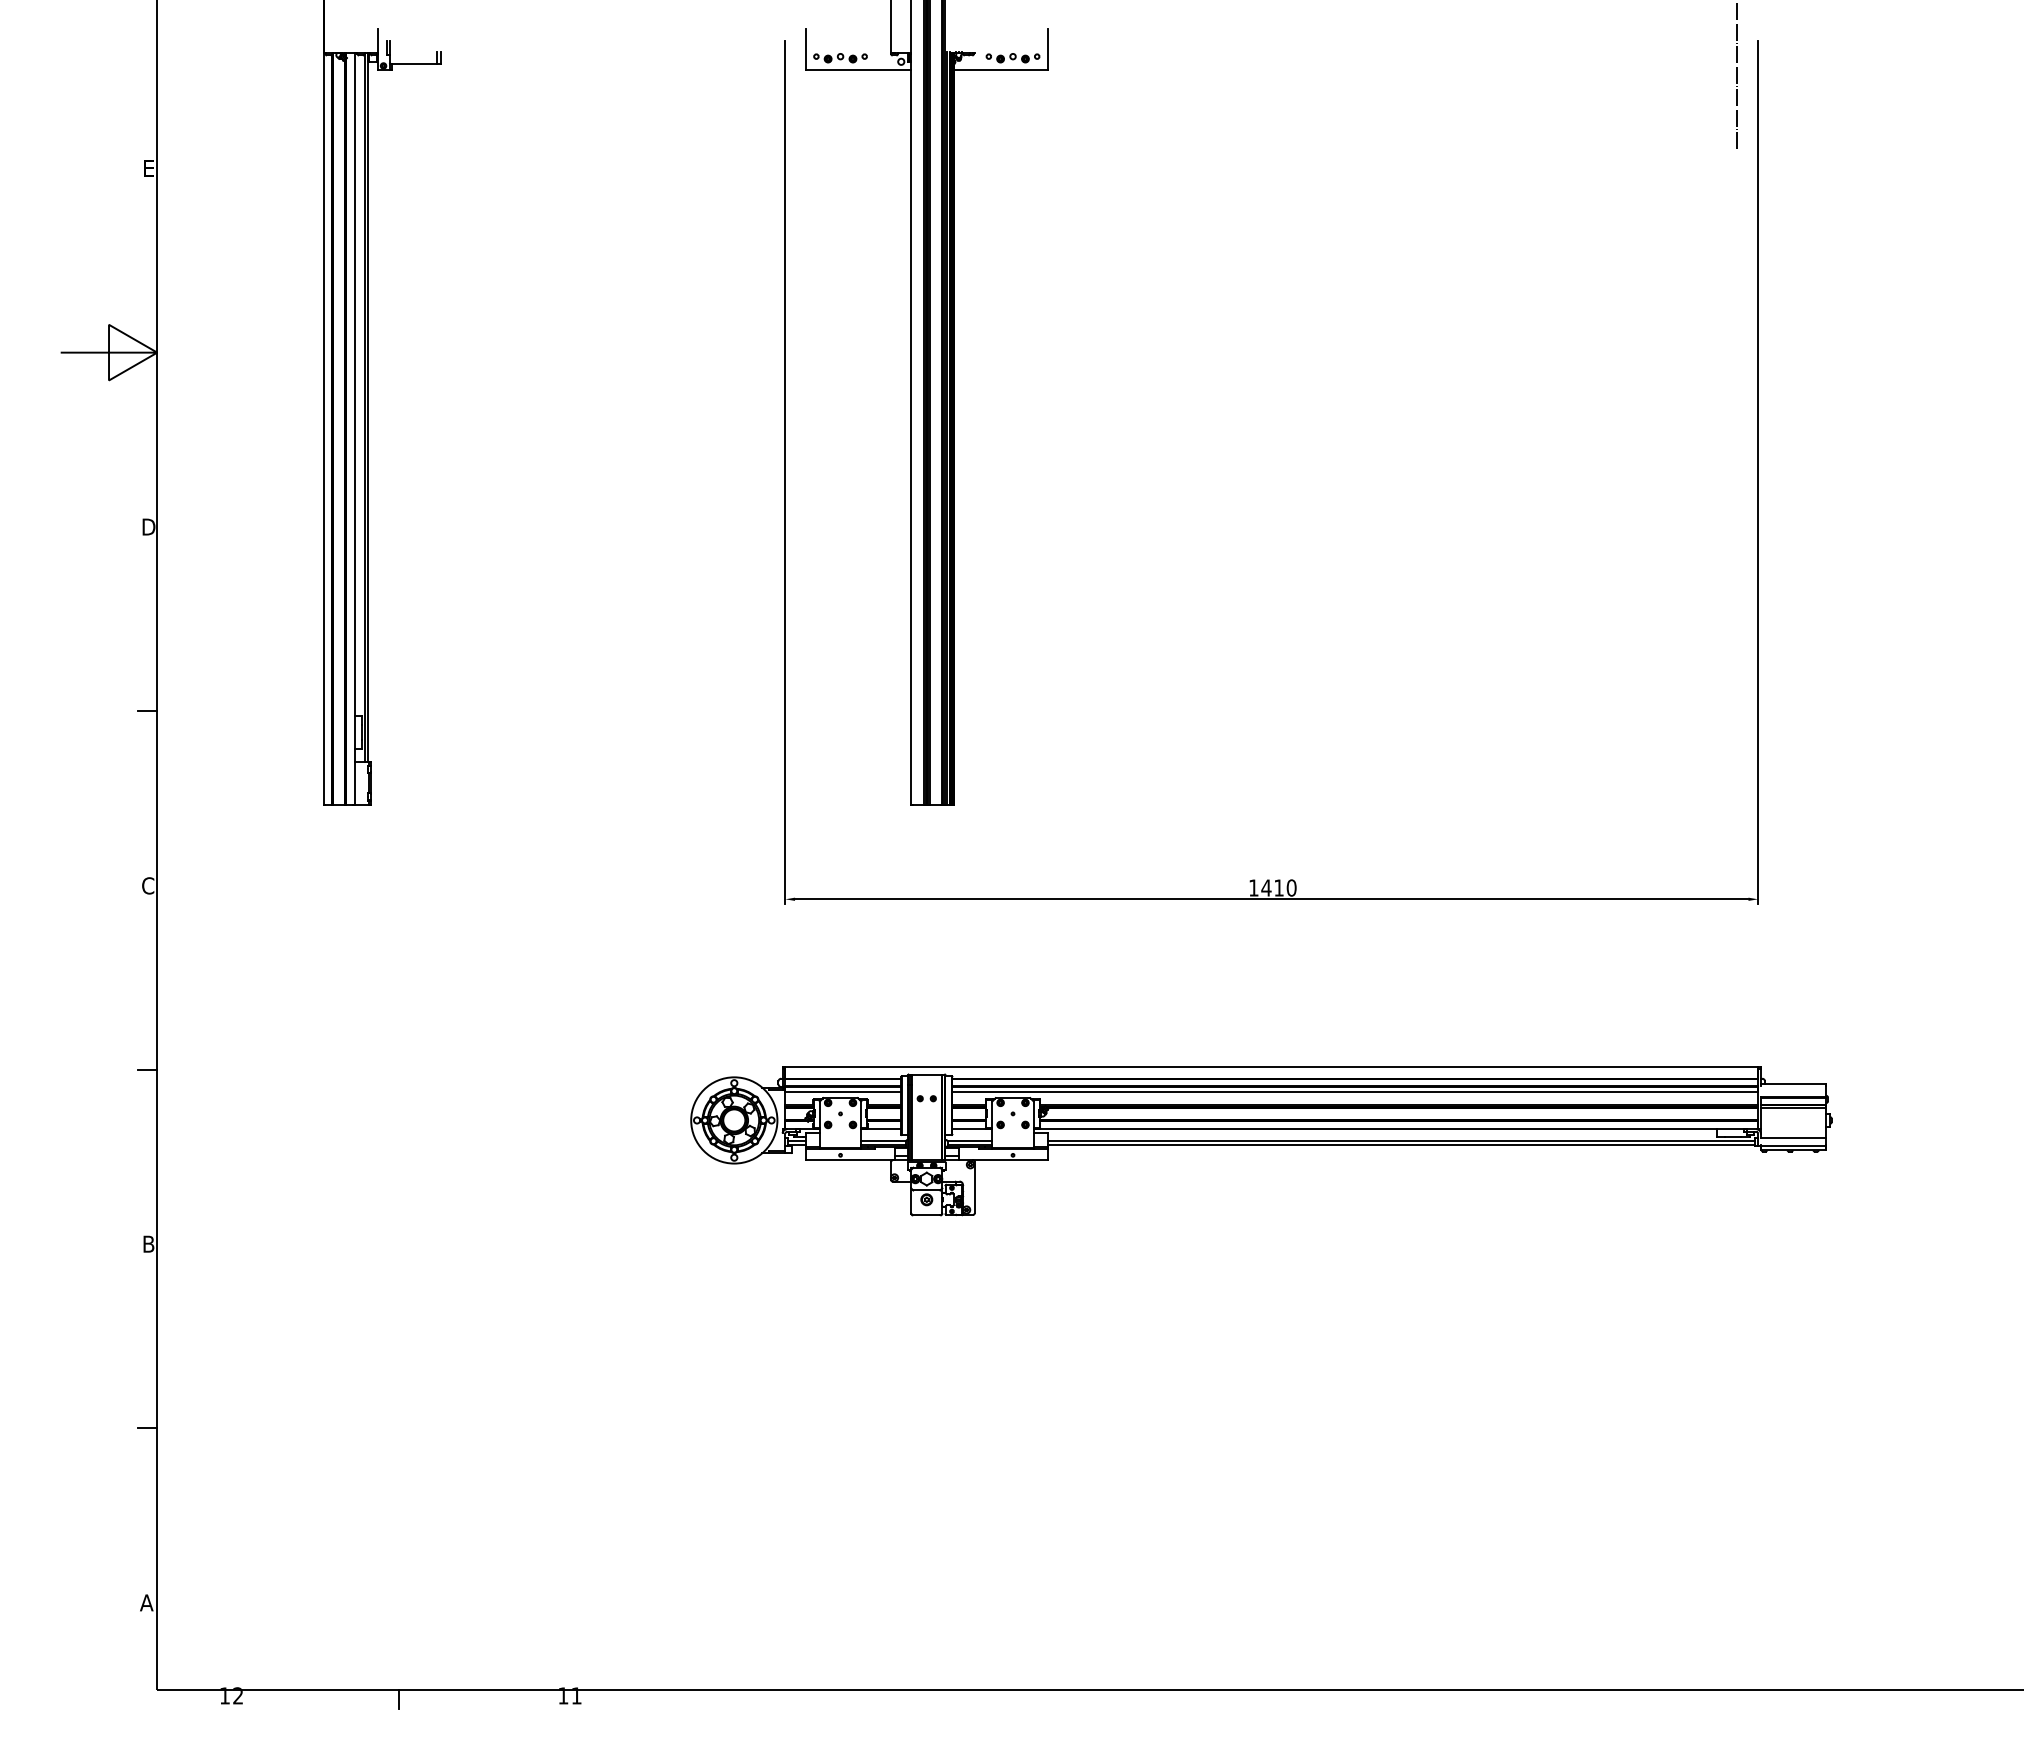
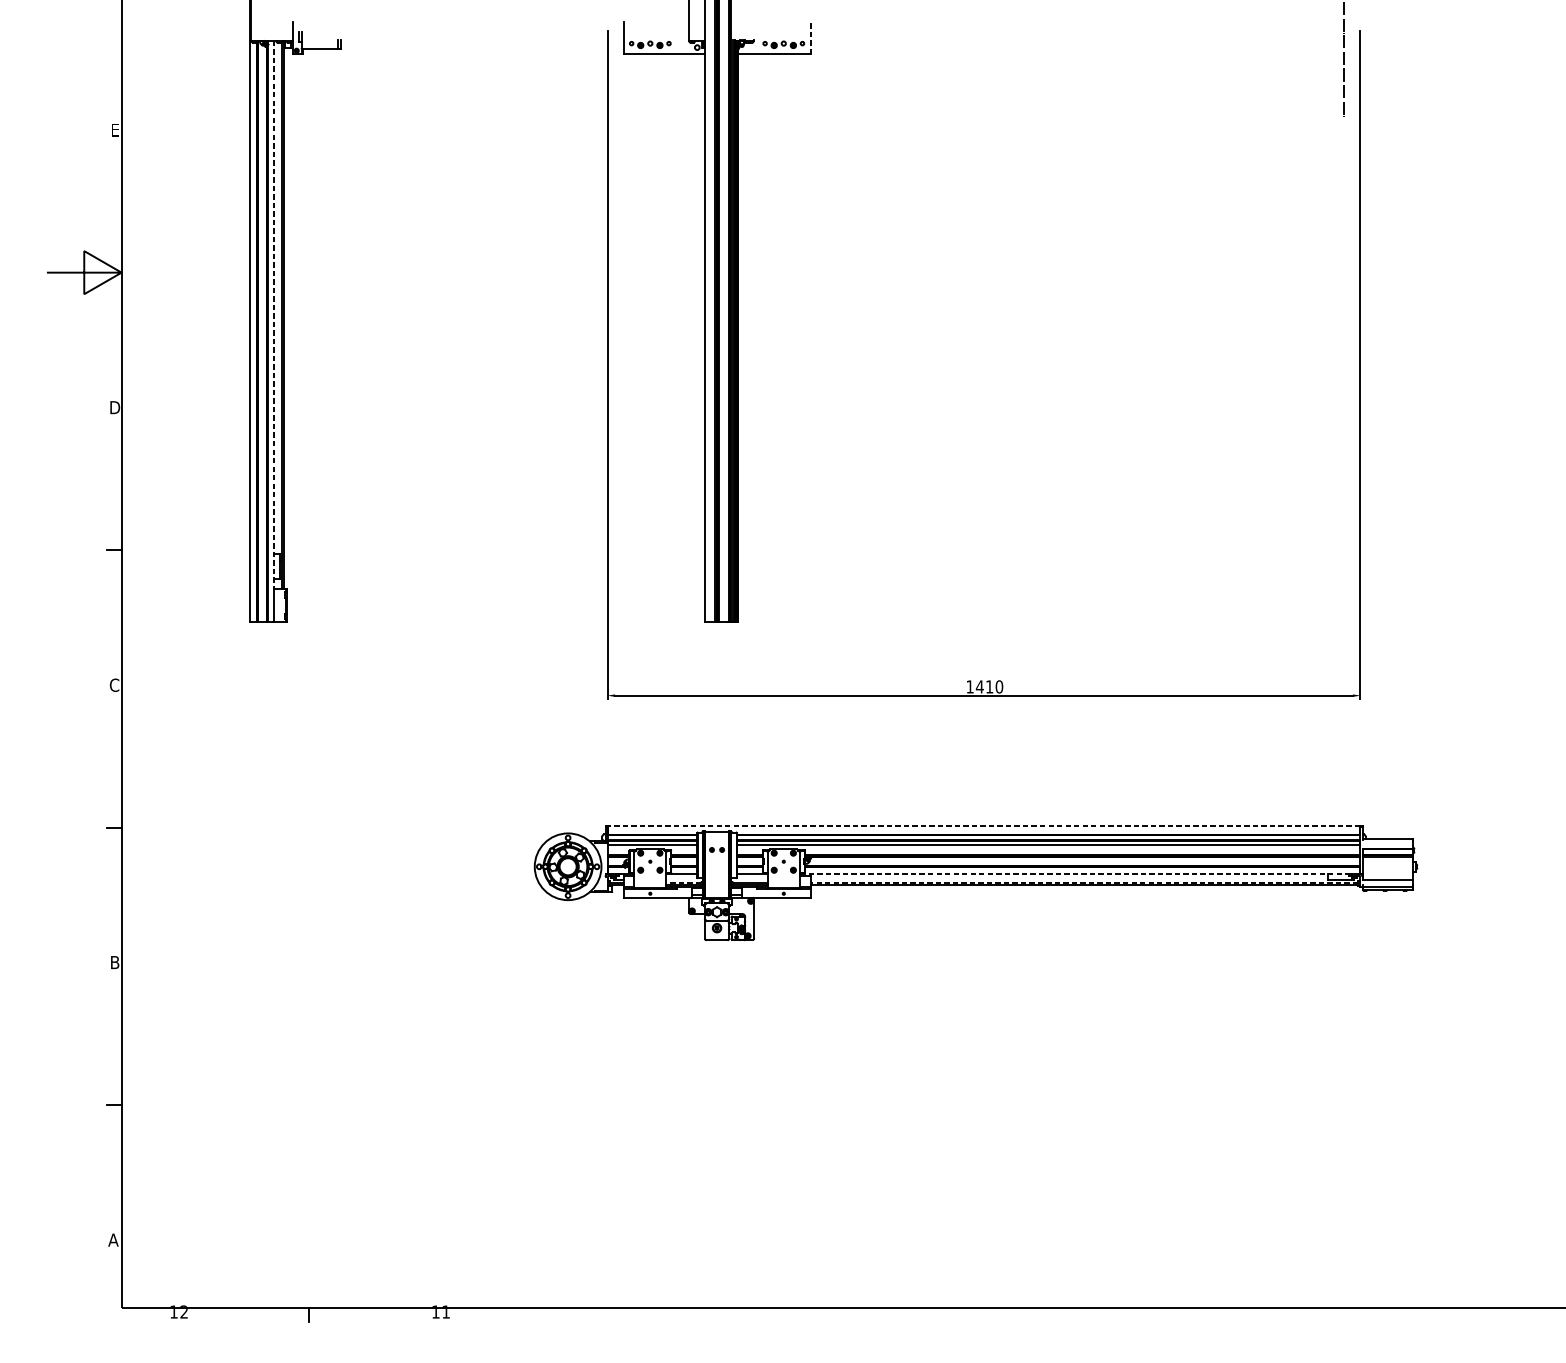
line: (1047, 49) -> (810, 38), solid -> dashed
line: (354, 407) -> (274, 315), solid -> dashed
line: (1271, 1067) -> (983, 825), solid -> dashed
line: (1389, 1129) -> (1075, 873), solid -> dashed
line: (883, 1140) -> (683, 882), solid -> dashed
line: (1401, 1140) -> (1084, 882), solid -> dashed

